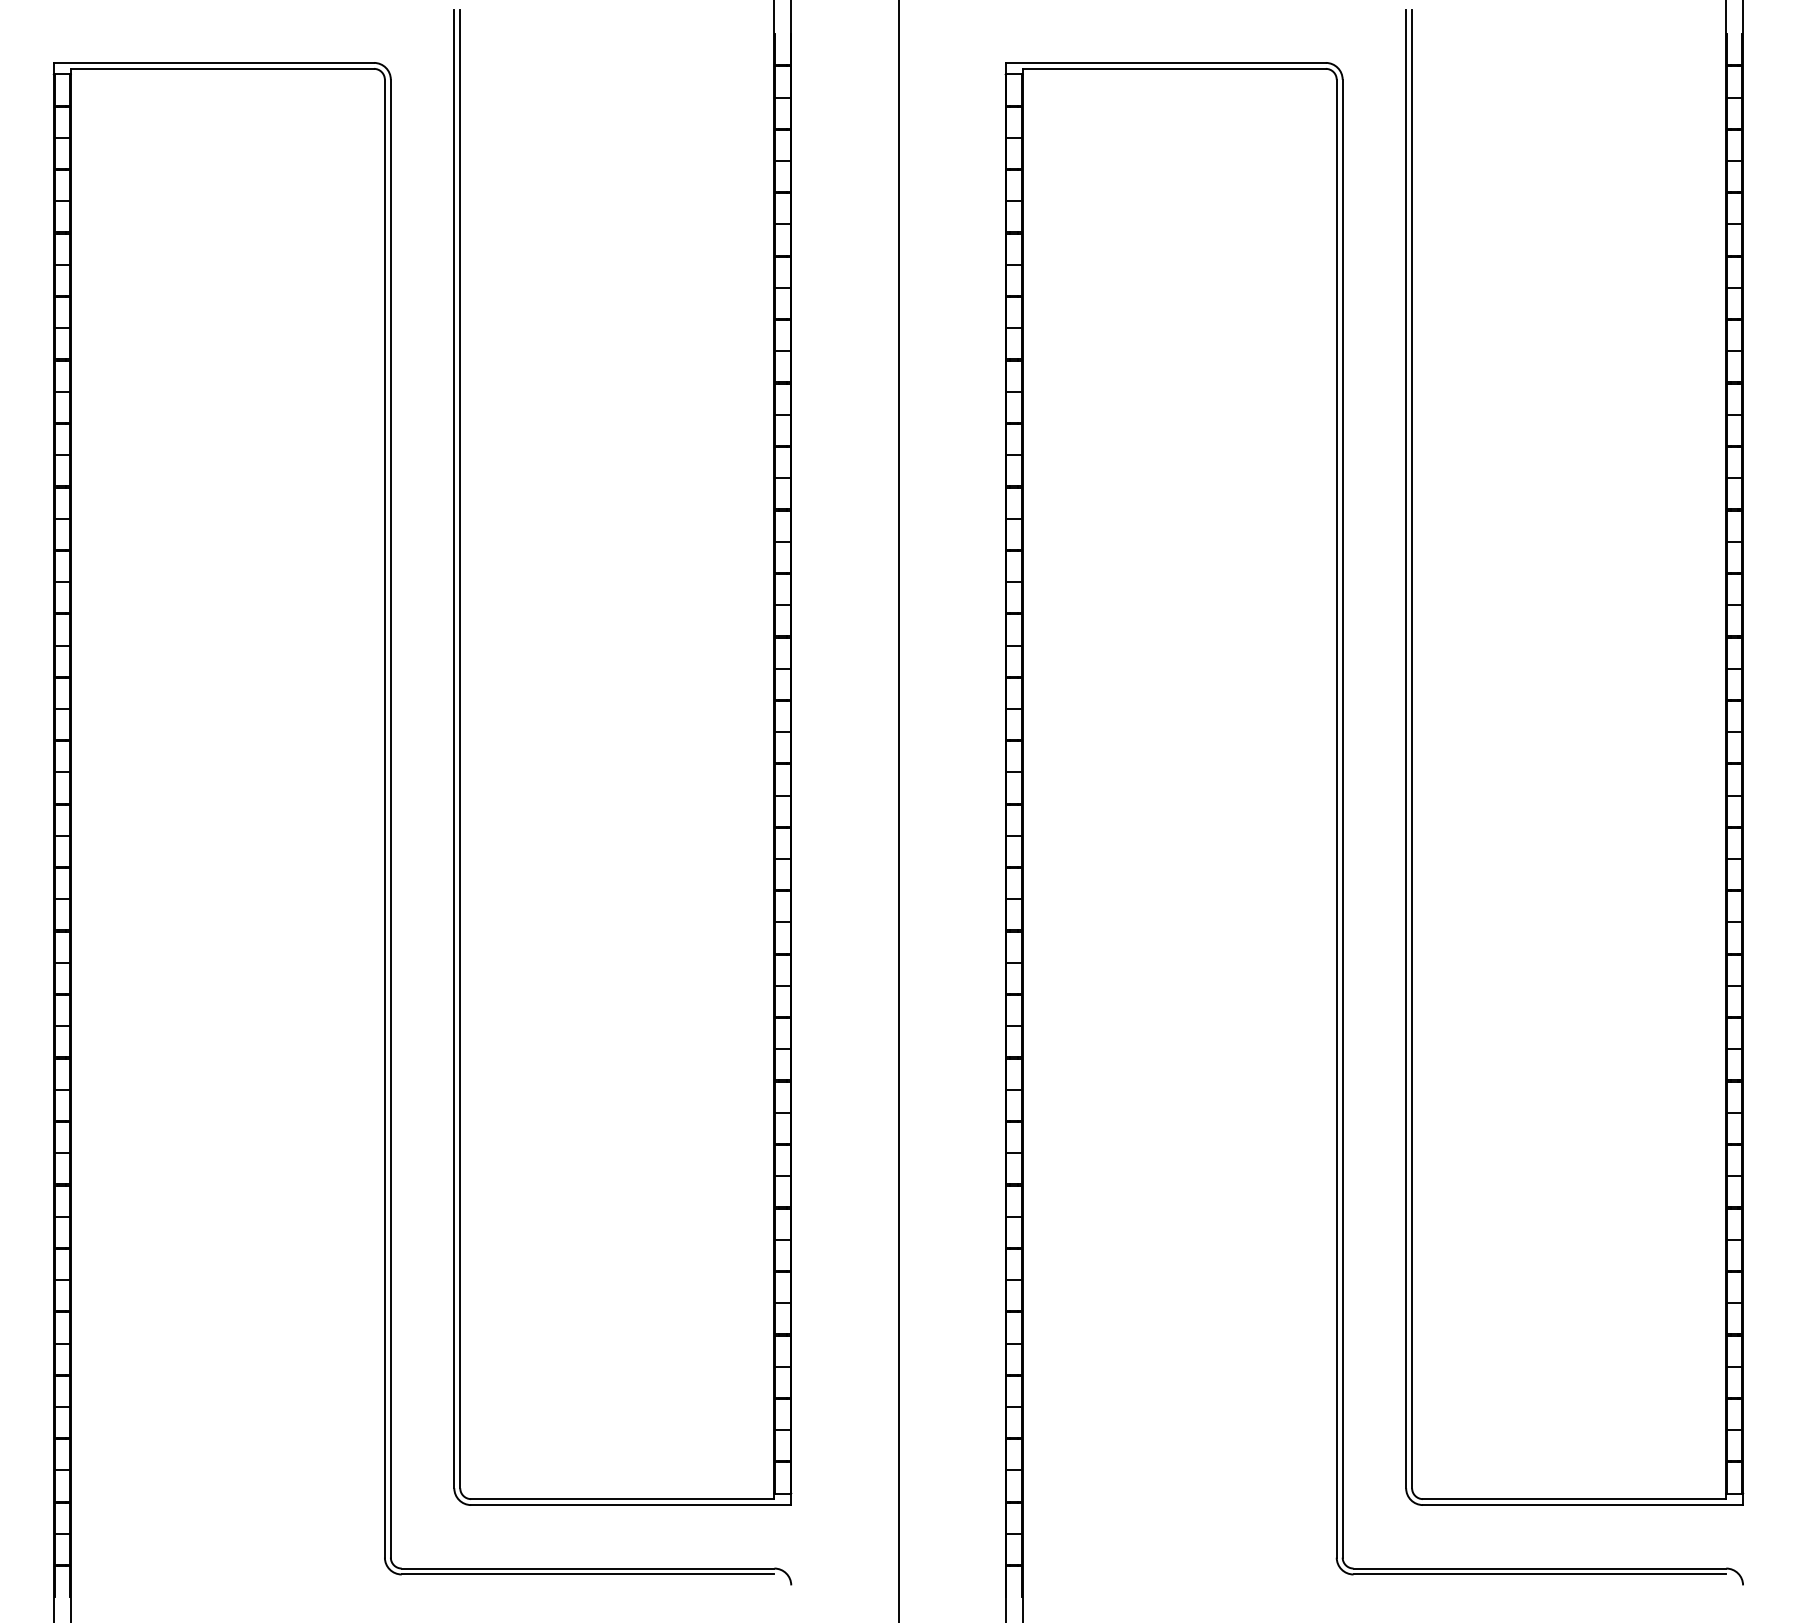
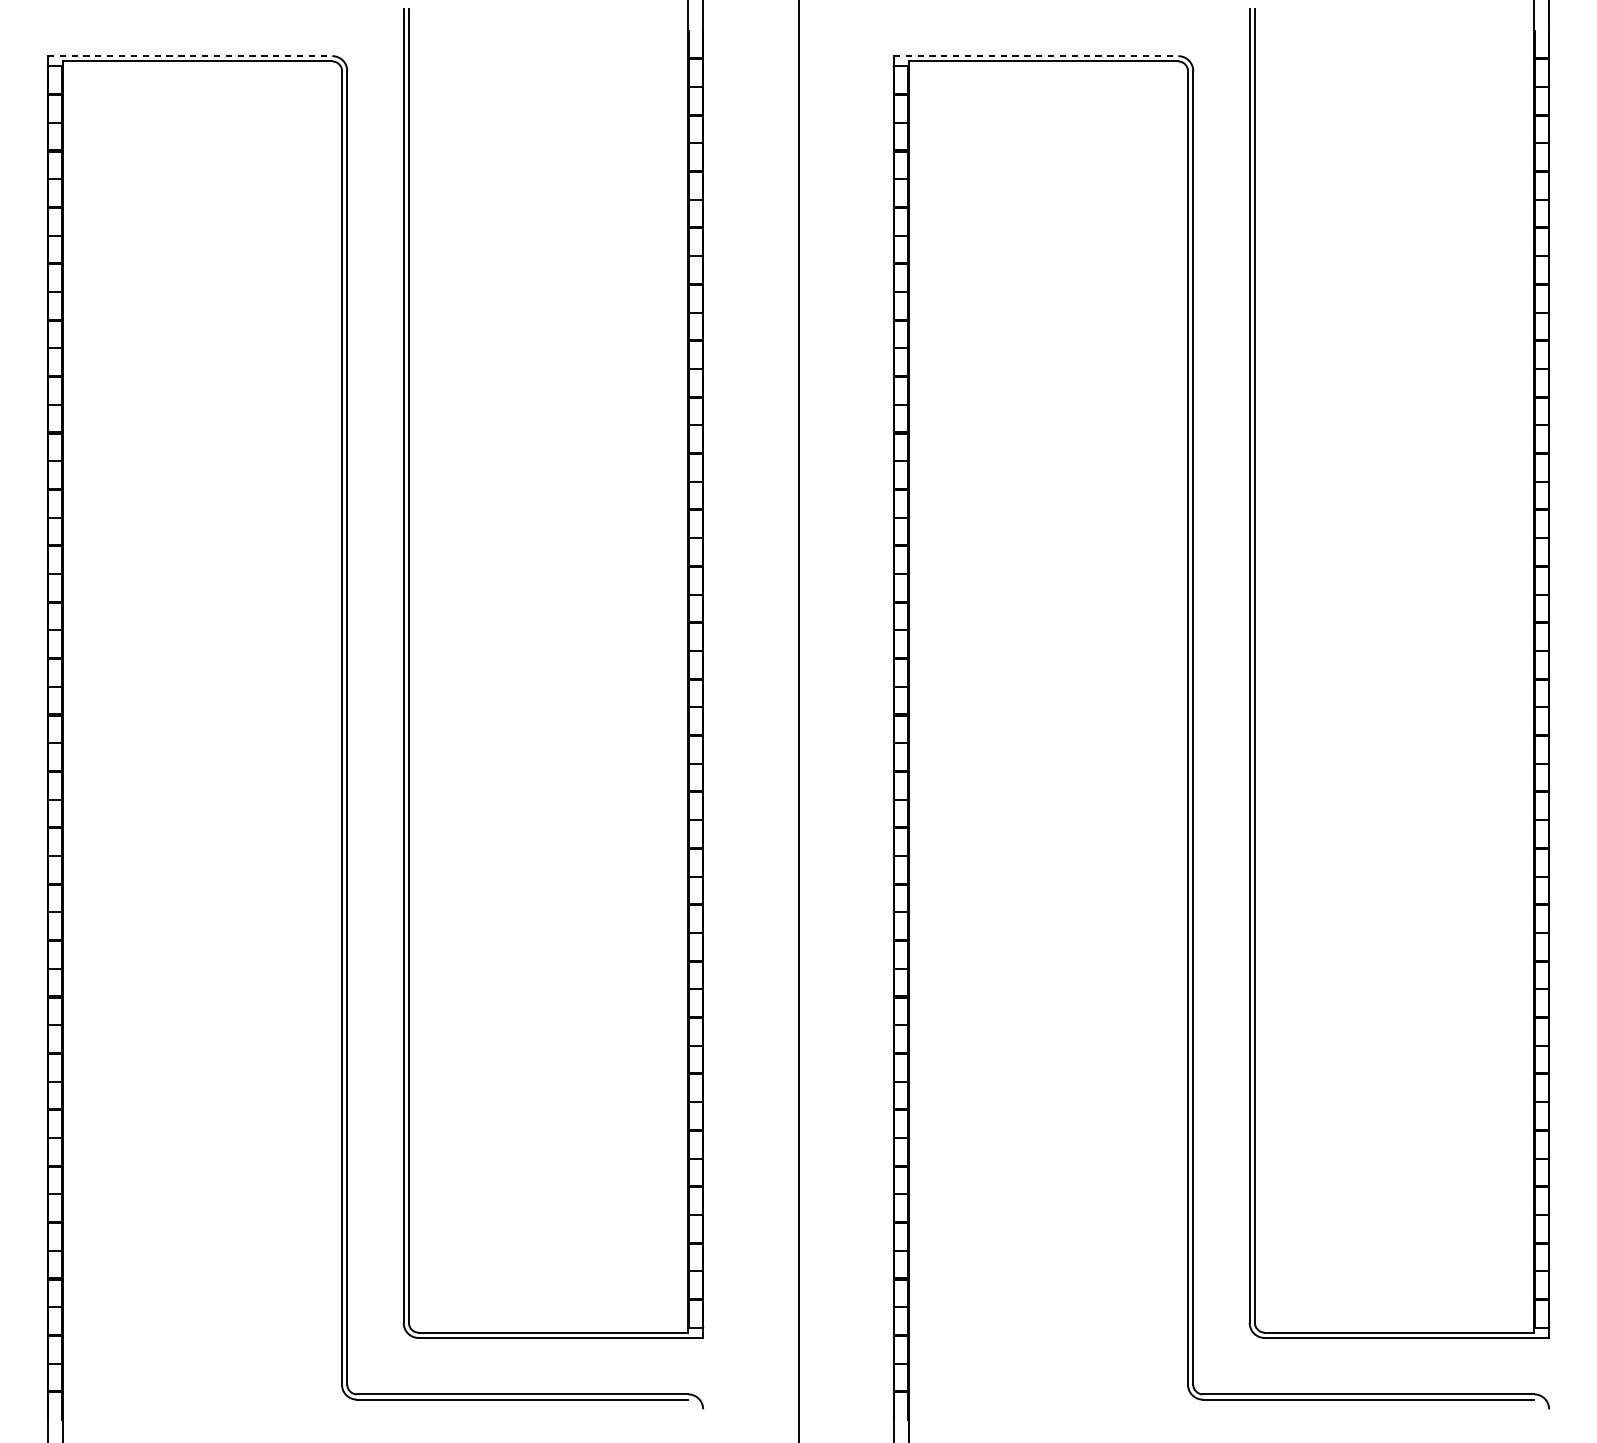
line: (214, 62) -> (190, 55), solid -> dashed
line: (1166, 62) -> (1036, 55), solid -> dashed

